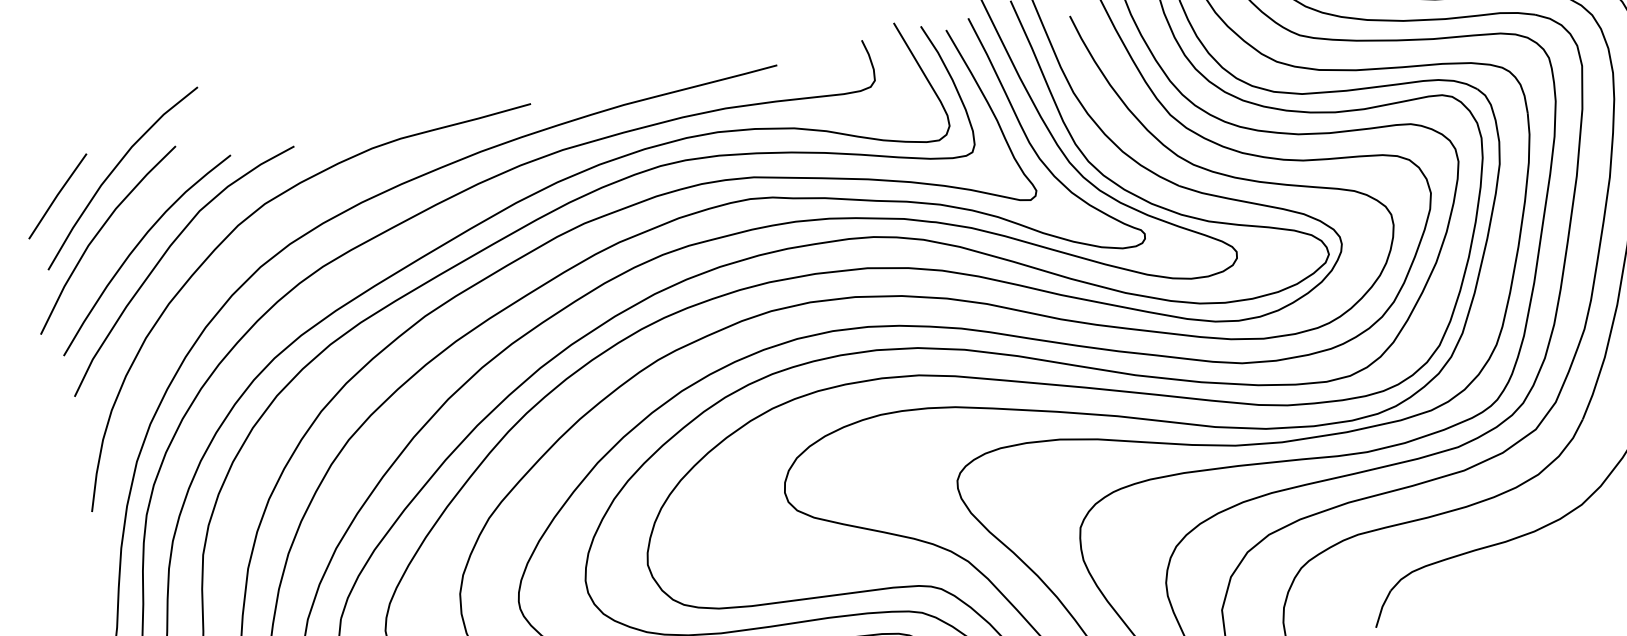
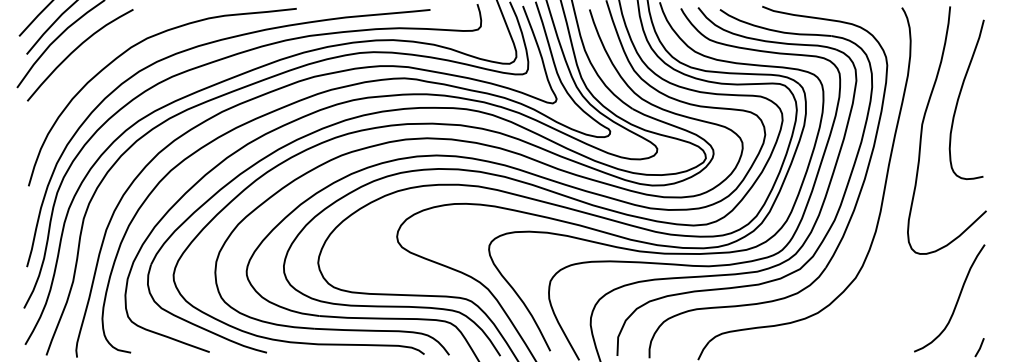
curve: (164, 256) -> (89, 57), removed

